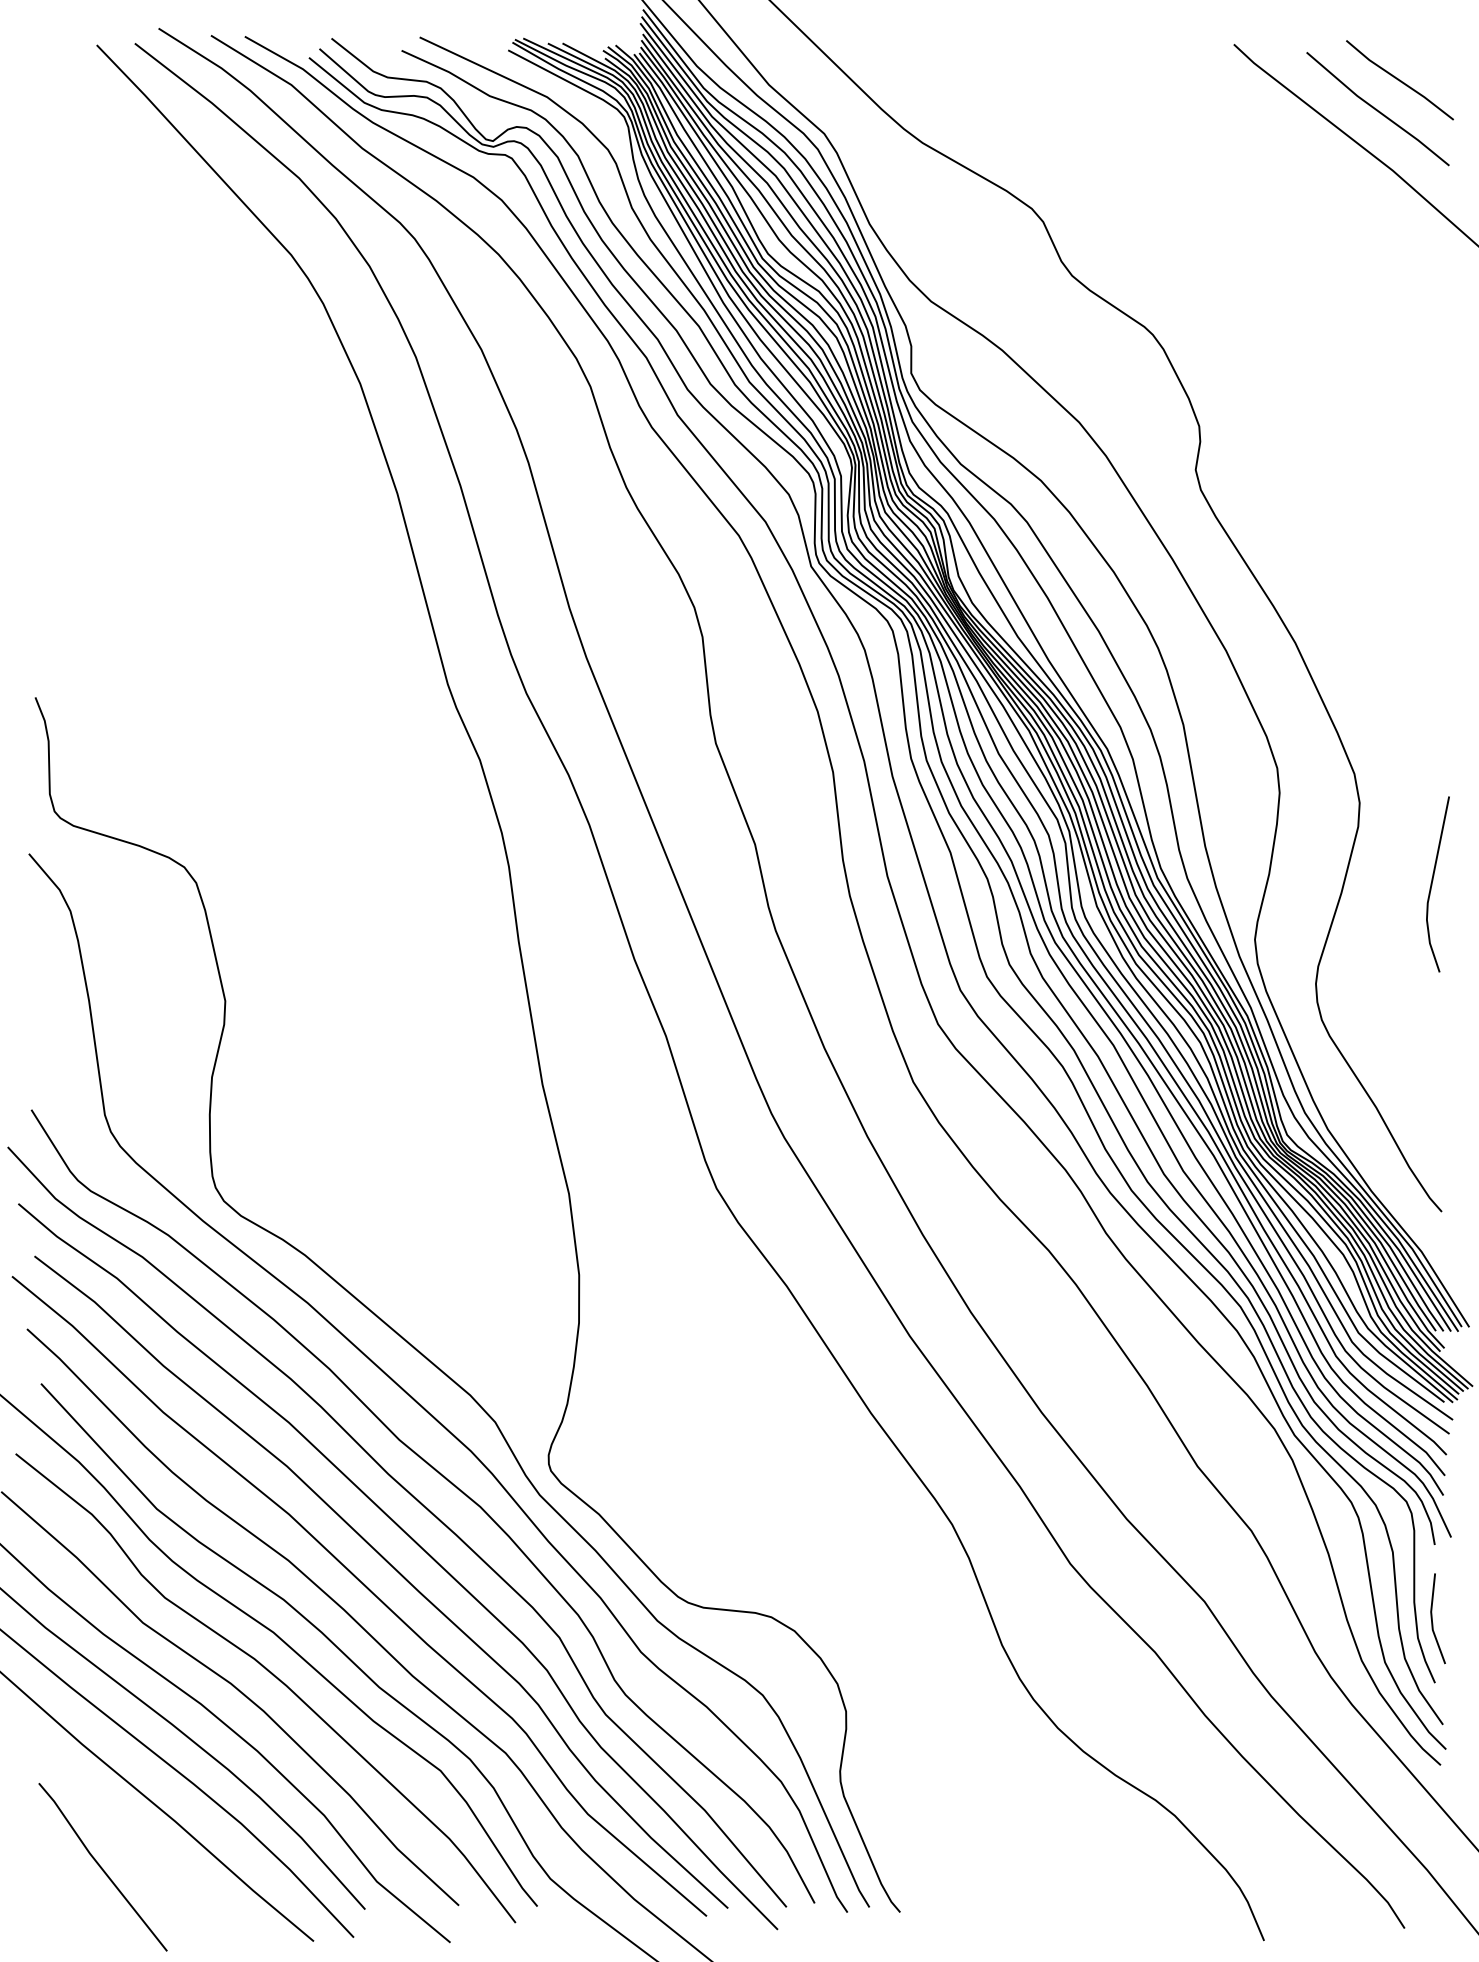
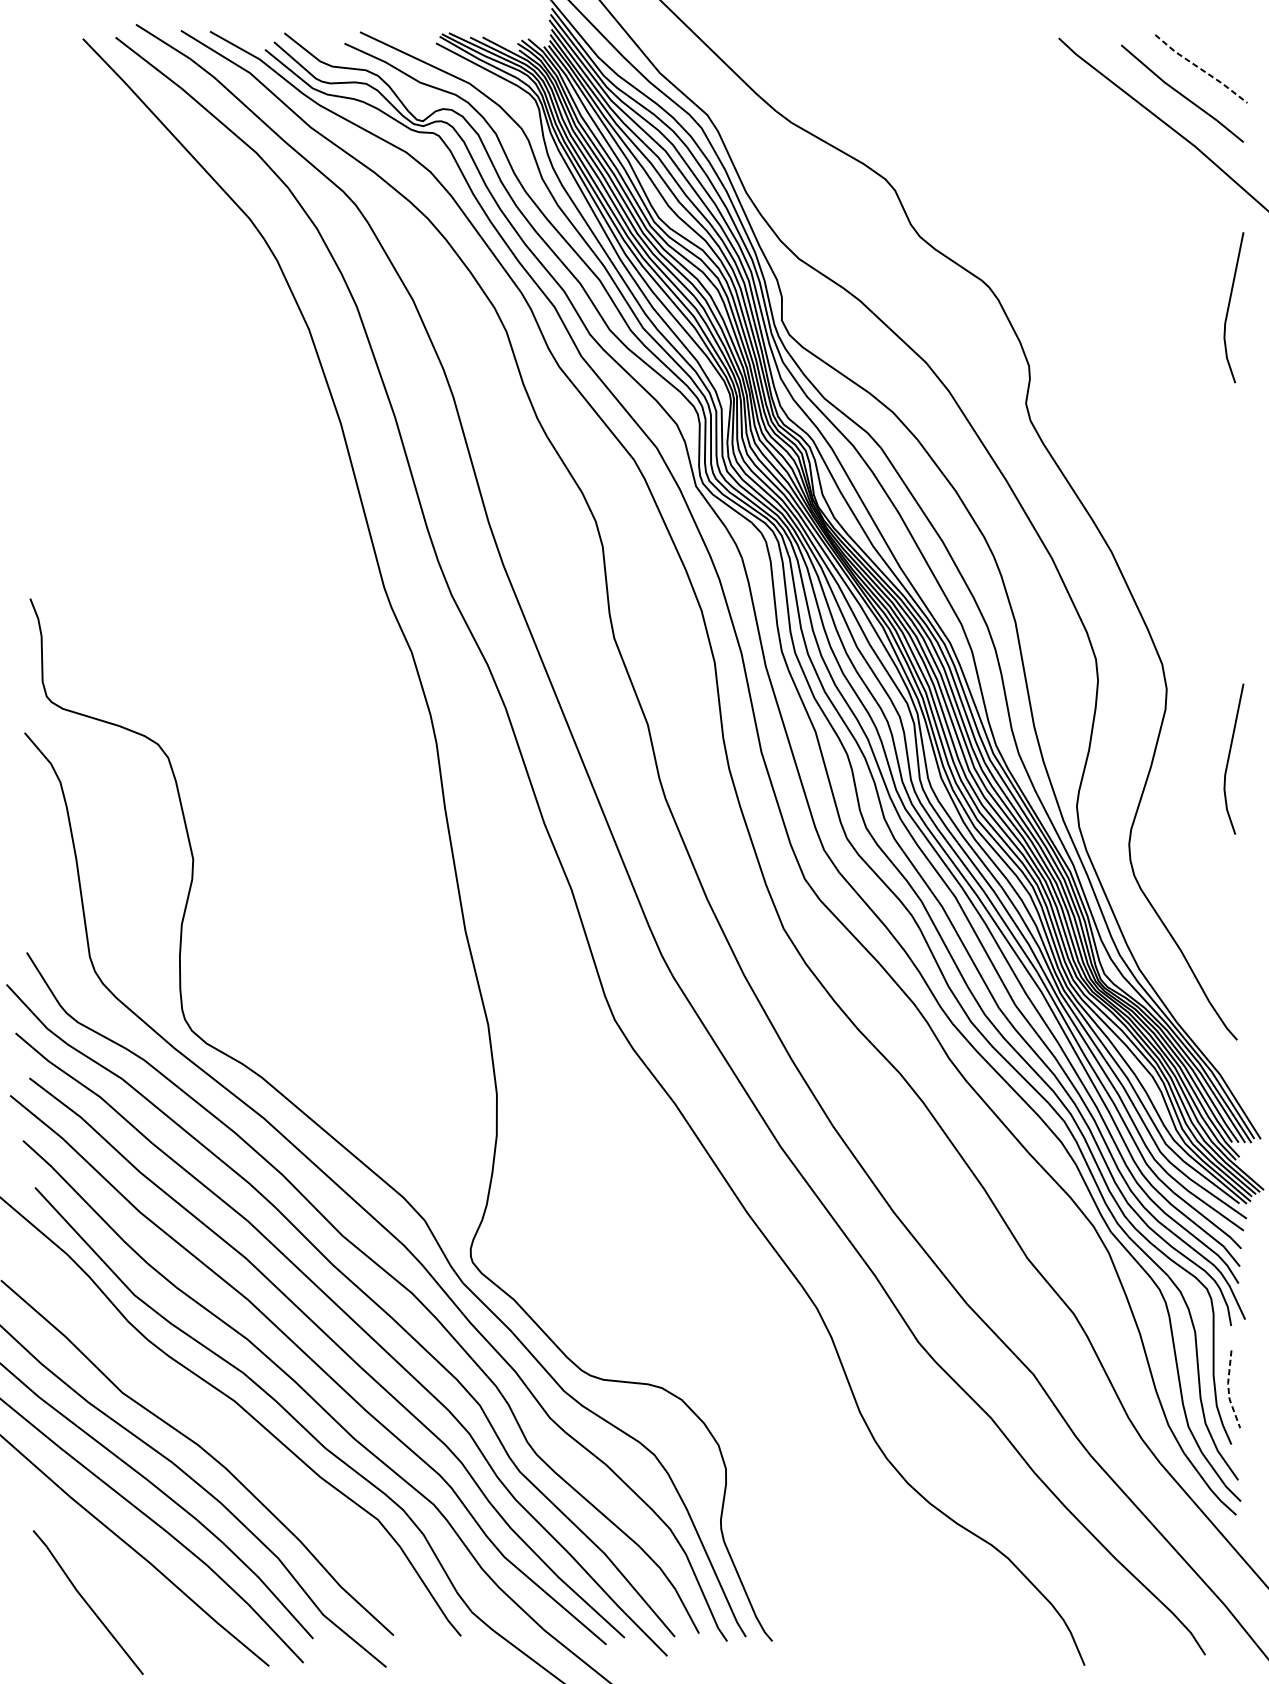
line: (1399, 80) -> (1200, 69), solid -> dashed
line: (1432, 358) -> (1229, 307), added
line: (1431, 1620) -> (1228, 1390), solid -> dashed
curve: (273, 1676) -> (234, 1438), removed

